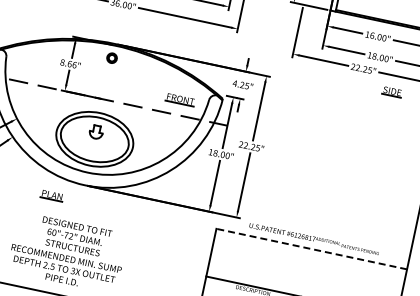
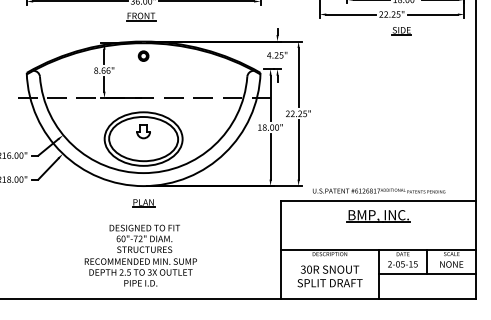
part: (391, 92) -> (401, 31), moved
part: (180, 99) -> (141, 16), moved
part: (51, 196) -> (143, 203), moved
line: (311, 249) -> (378, 201), dashed -> solid
part: (308, 263) -> (378, 216), added

